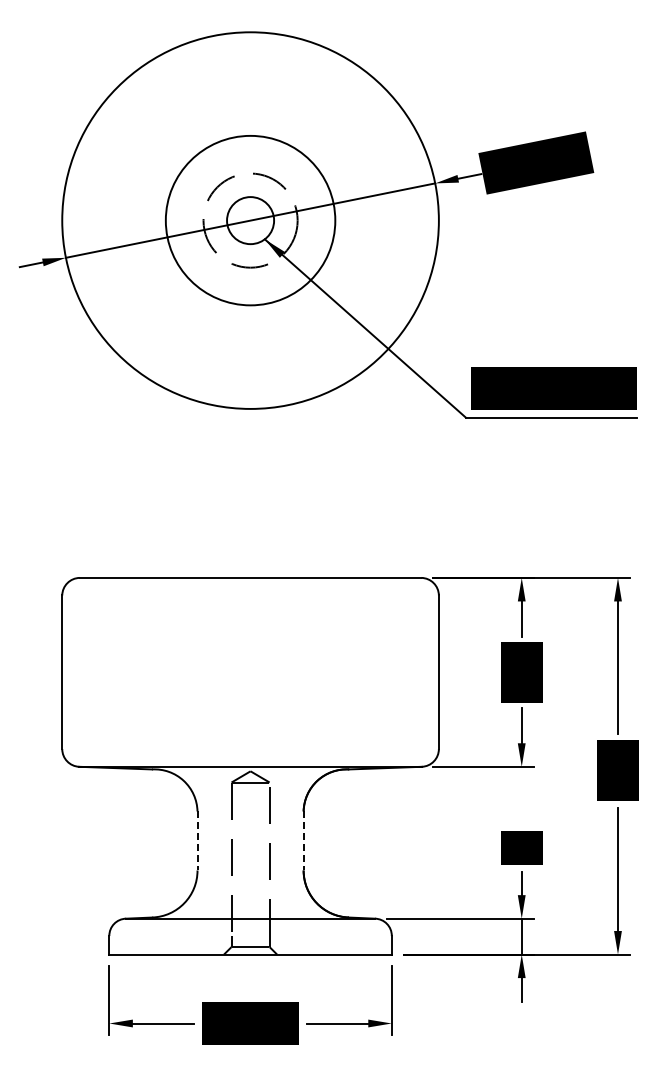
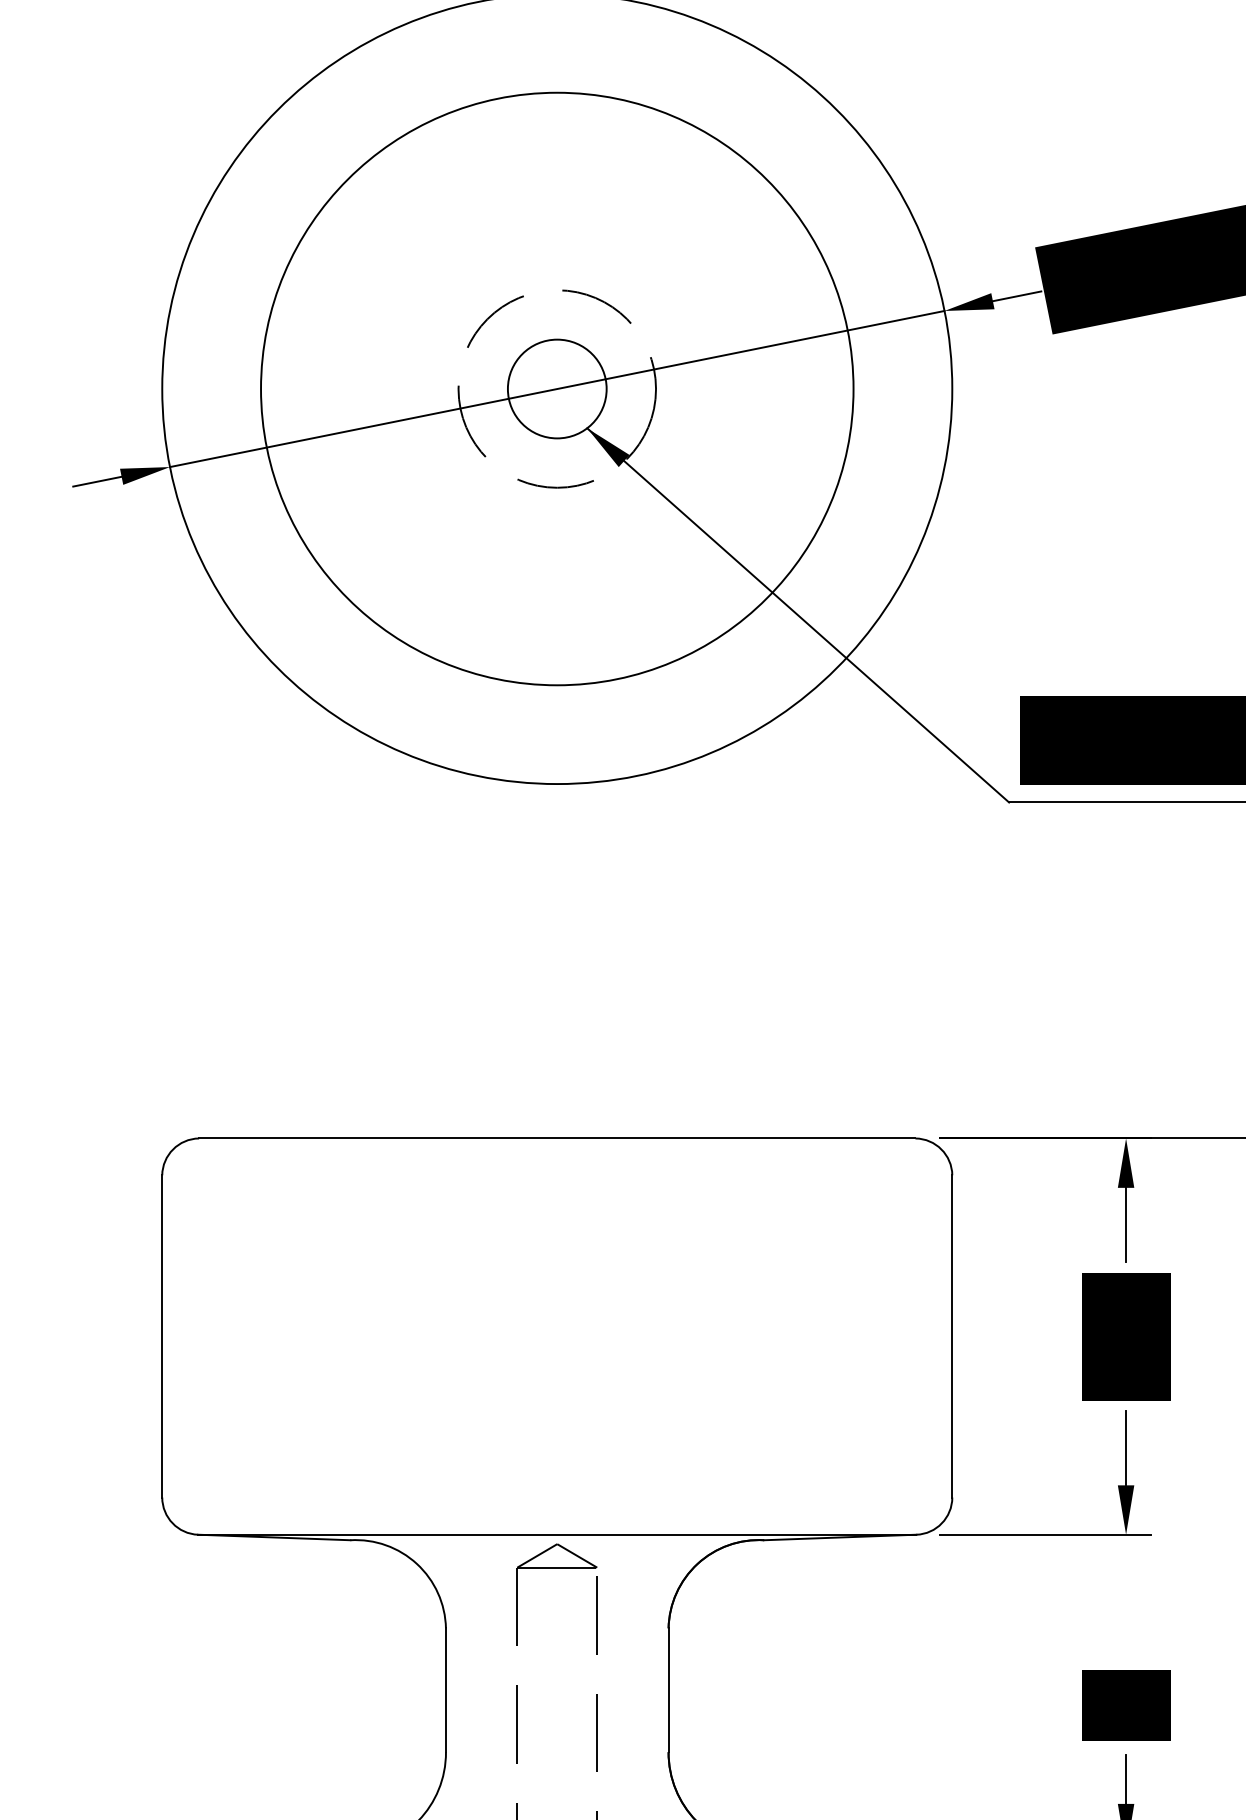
circle: (250, 220) -> (557, 388), size x1.67
line: (197, 840) -> (445, 1689), dashed -> solid
line: (303, 840) -> (668, 1689), dashed -> solid

